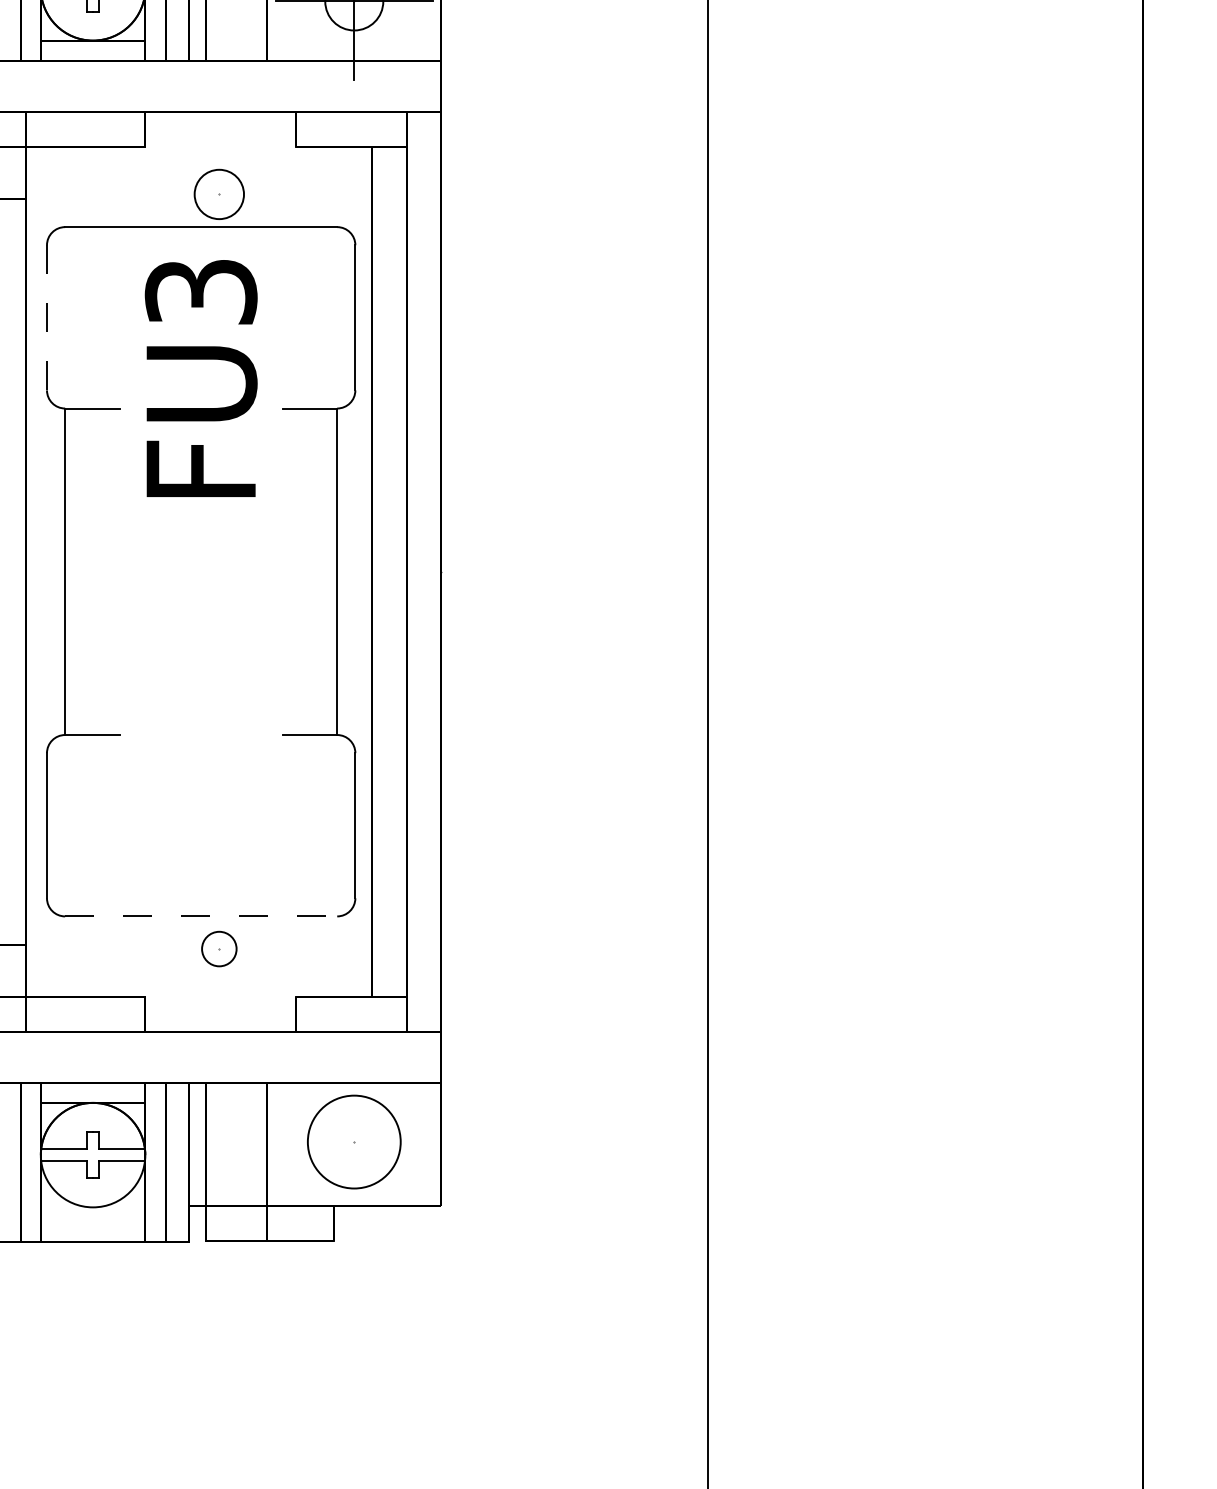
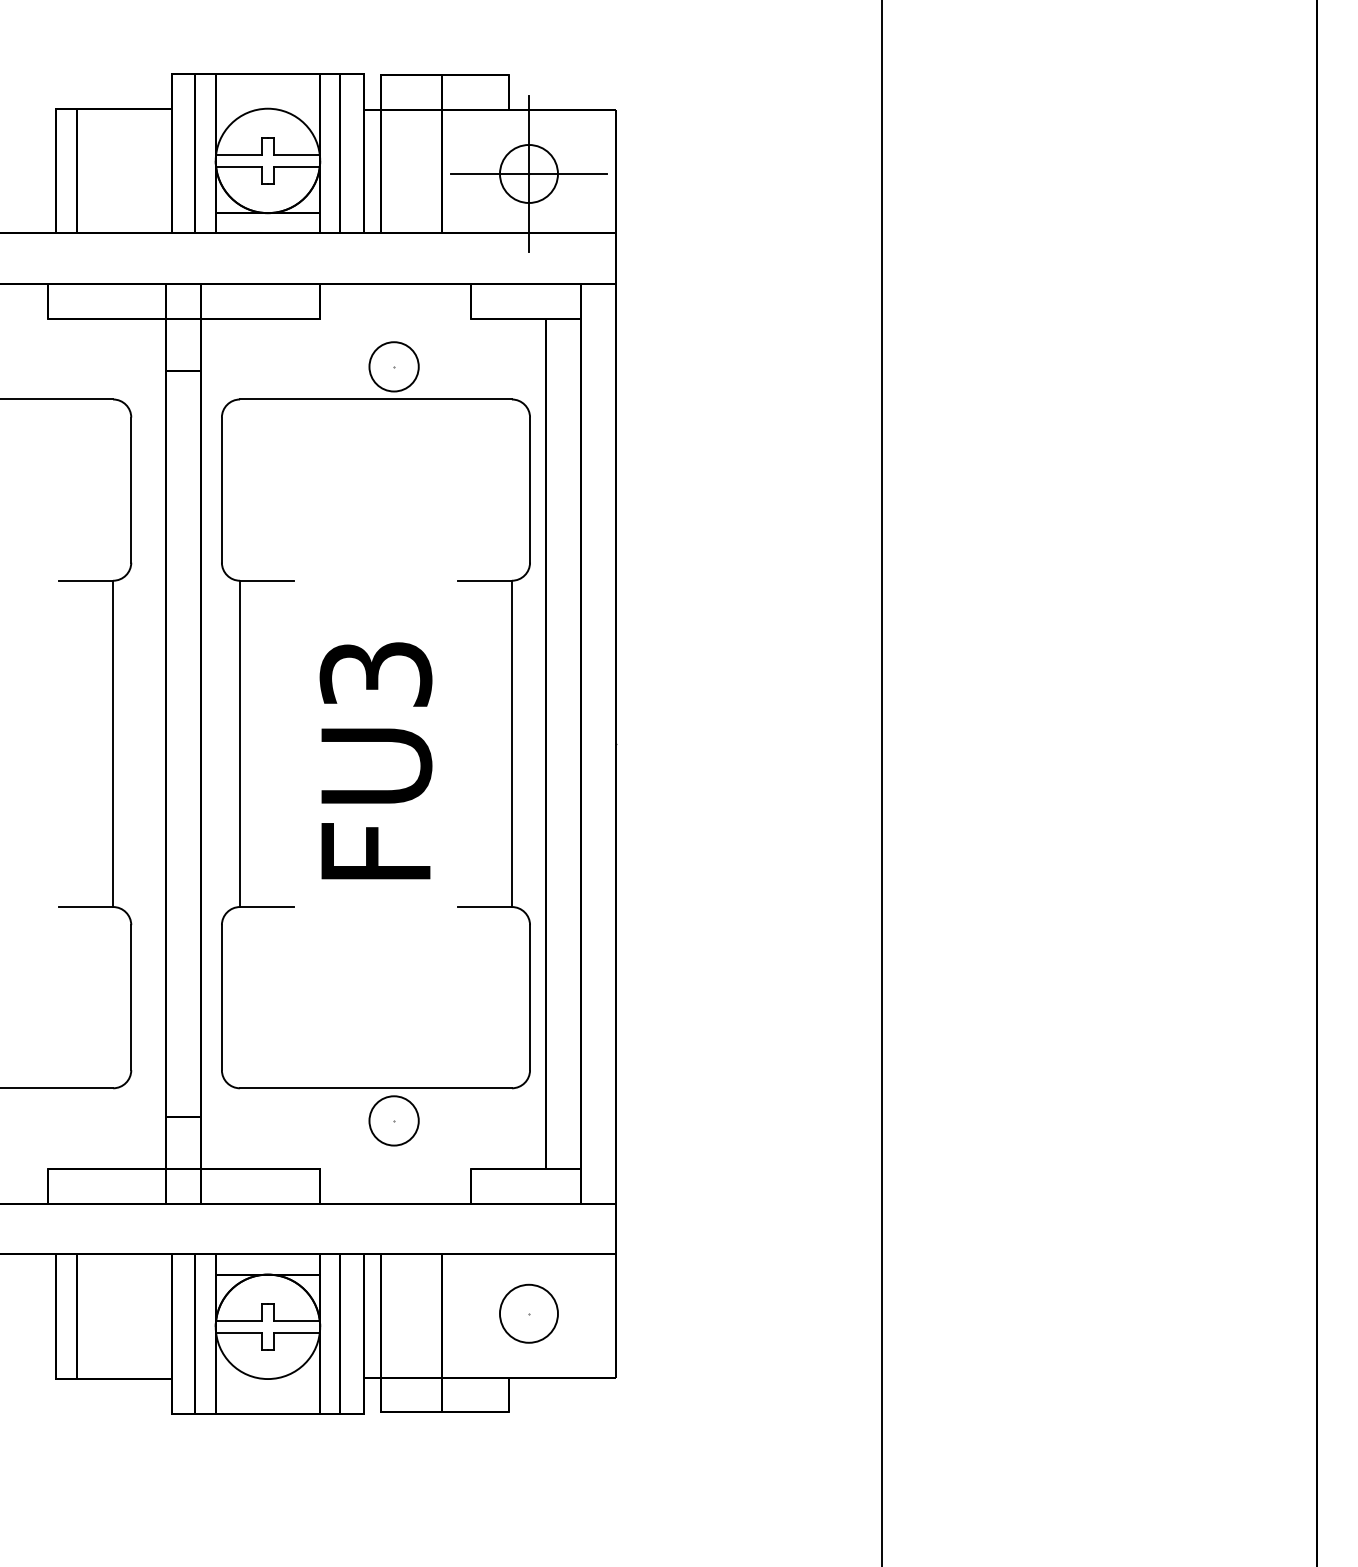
line: (46, 318) -> (221, 490), dashed -> solid
text: (200, 378) -> (375, 760), moved
line: (200, 916) -> (375, 1088), dashed -> solid
circle: (218, 948) -> (393, 1120), size x1.43
circle: (353, 1141) -> (528, 1313), size x0.62

